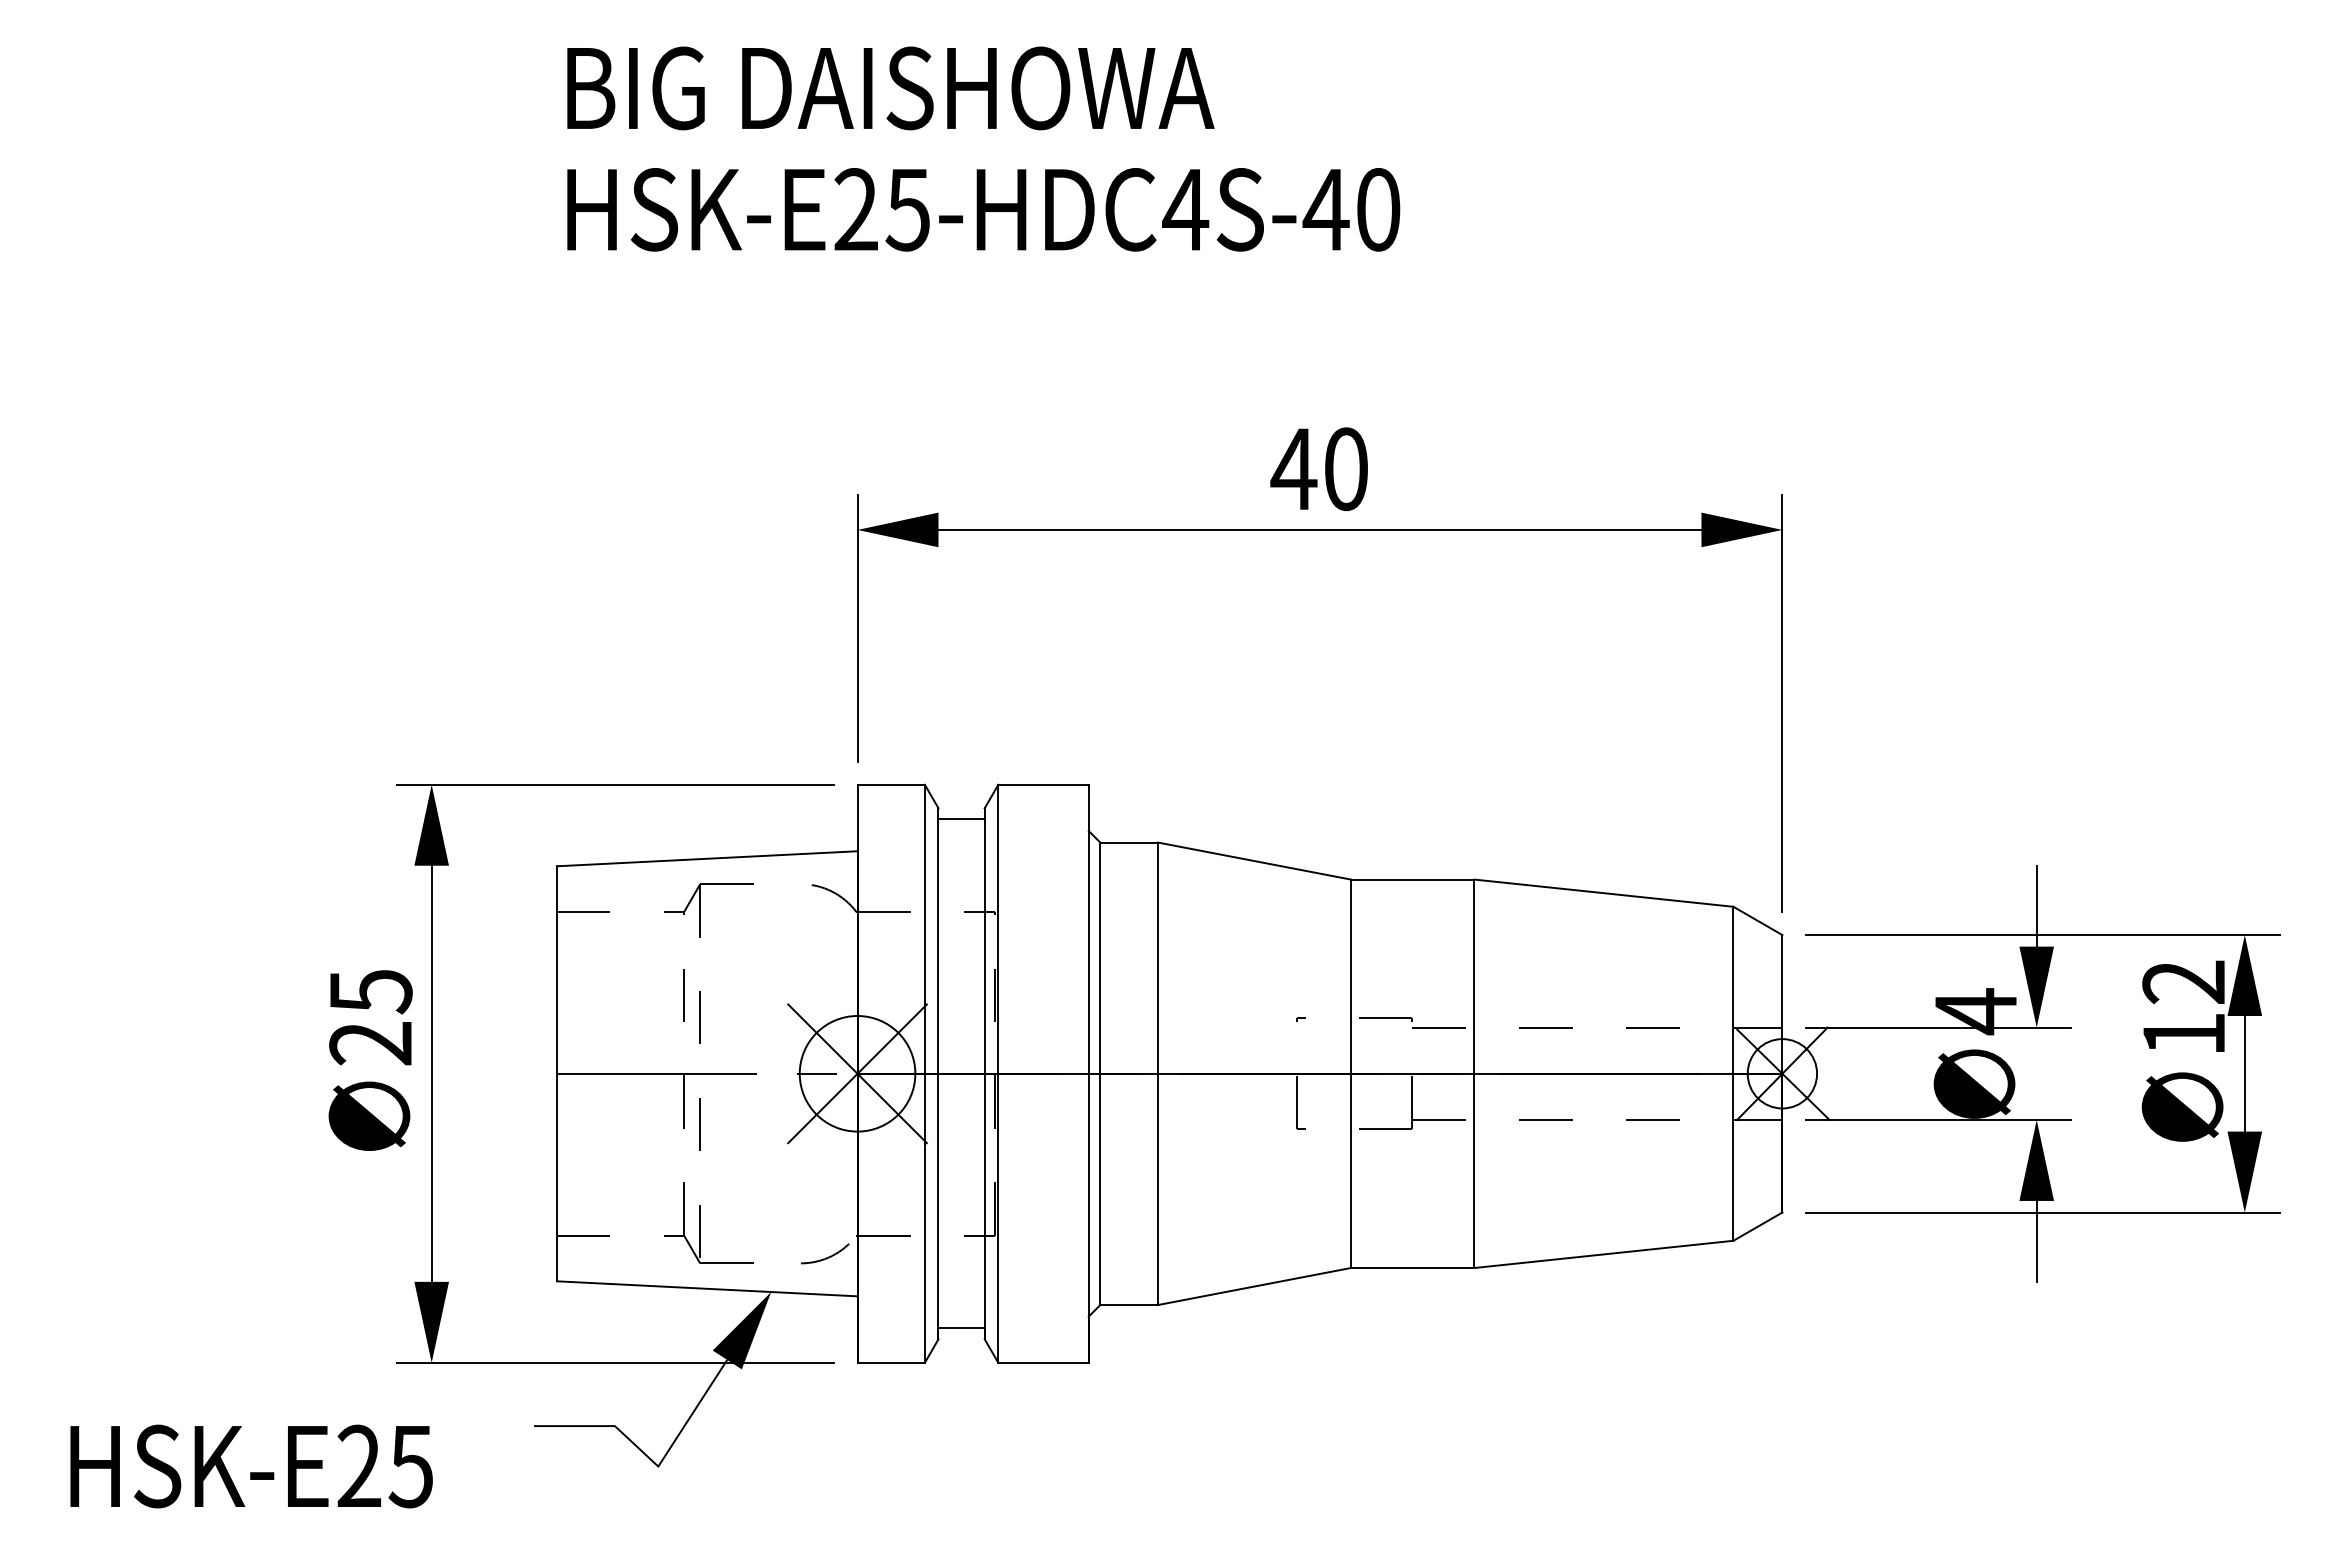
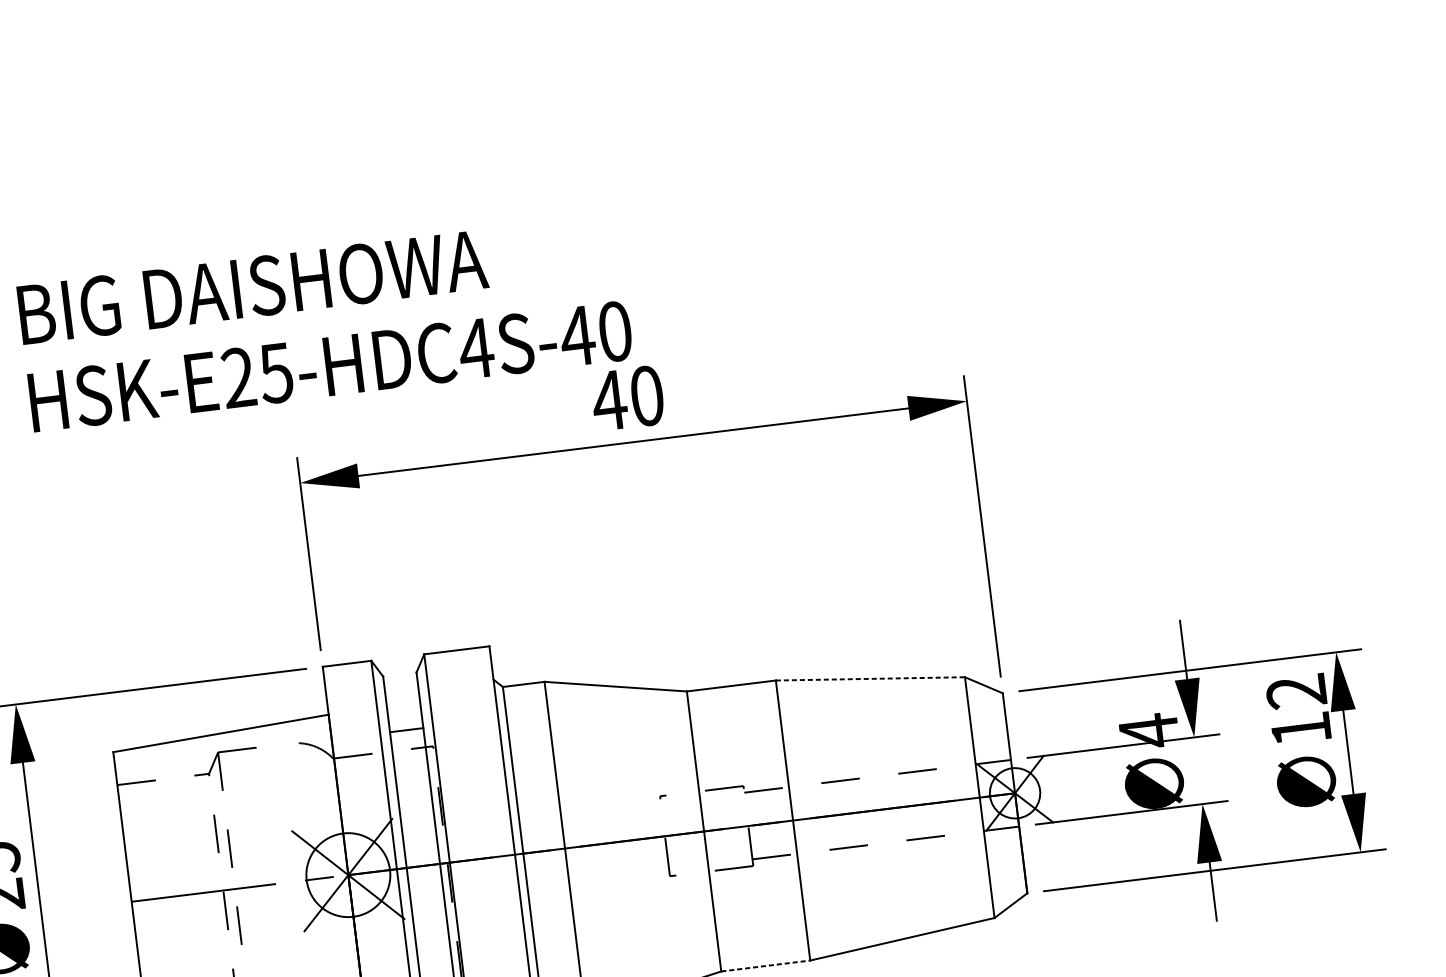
text: (983, 148) -> (325, 322), moved
line: (961, 819) -> (406, 730), moved
line: (1604, 893) -> (870, 679), solid -> dashed
line: (1412, 1268) -> (765, 966), solid -> dashed

